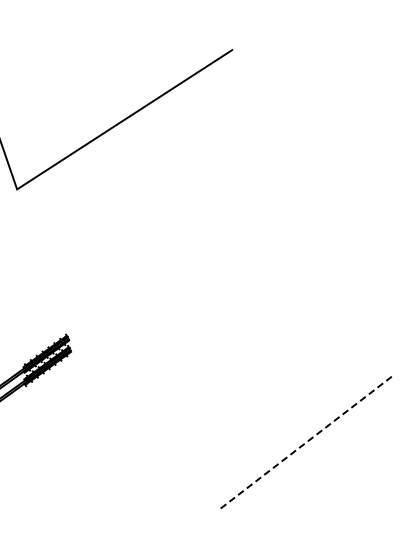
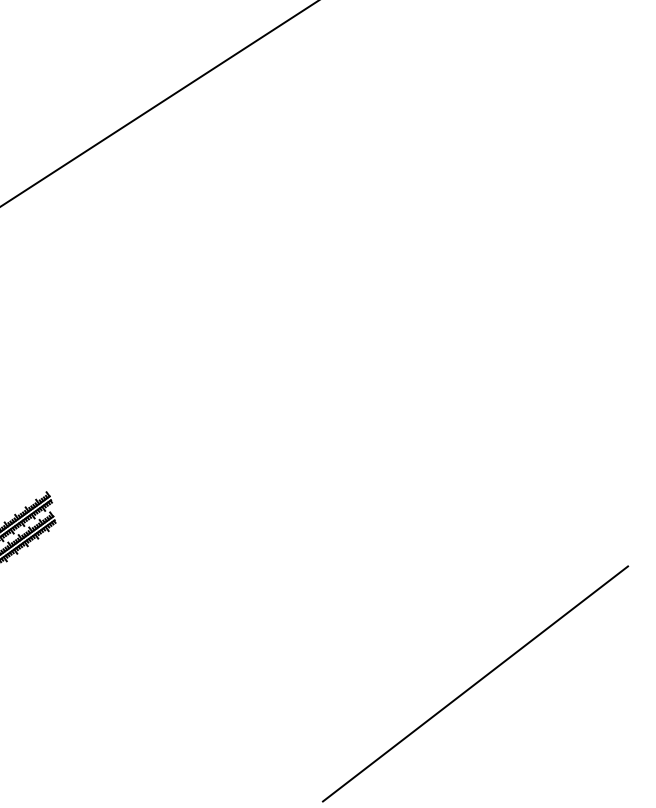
line: (306, 442) -> (475, 684), dashed -> solid

